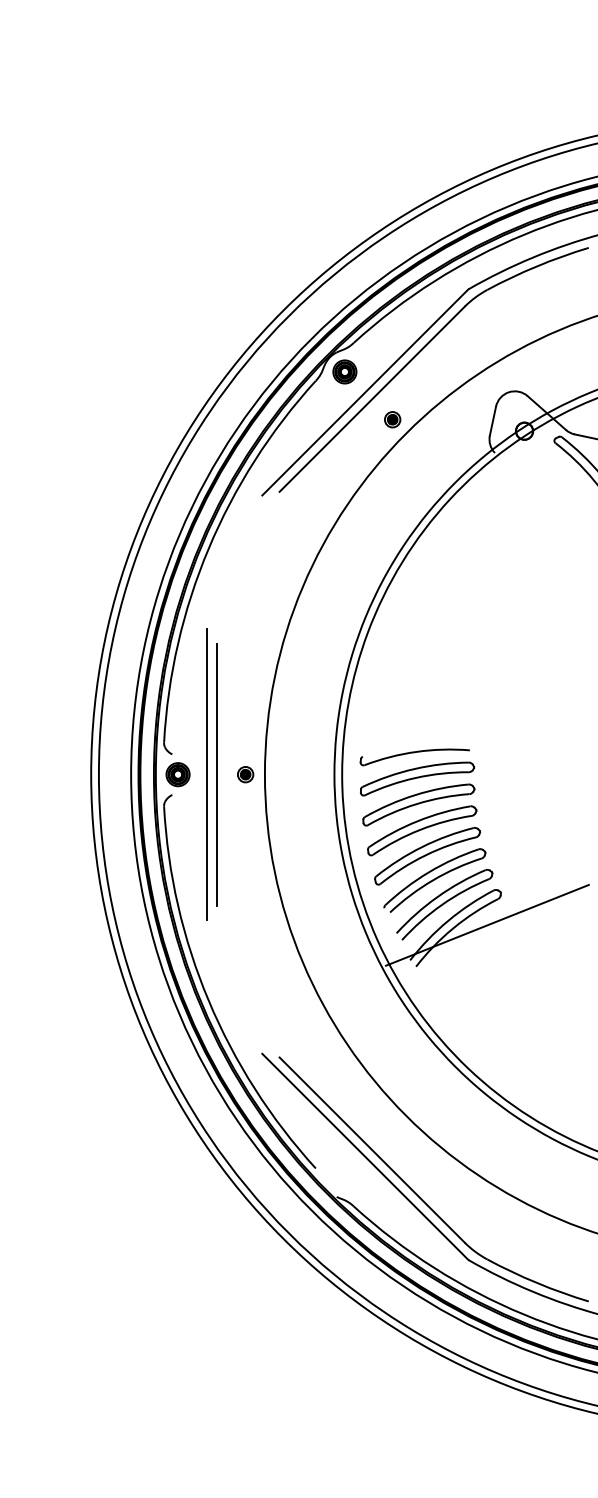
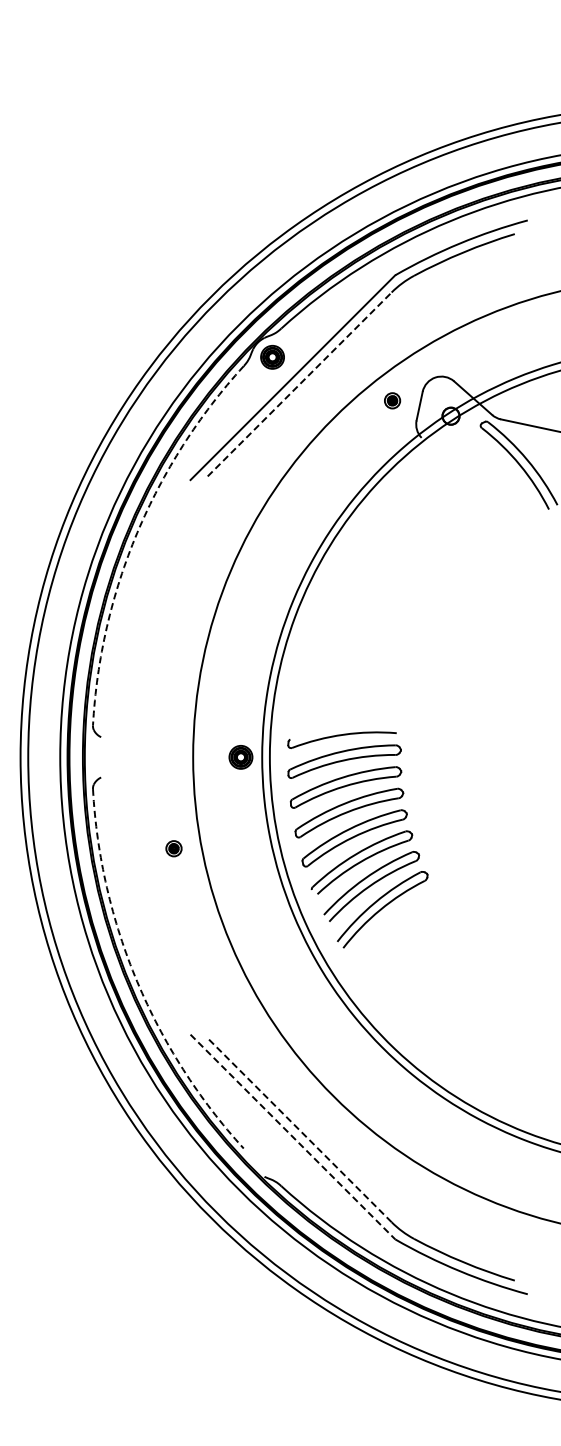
line: (372, 399) -> (299, 384), solid -> dashed
part: (392, 419) -> (392, 400), moved
arc: (208, 548) -> (137, 532), solid -> dashed
part: (177, 774) -> (240, 757), moved
line: (207, 774) -> (136, 757), removed
line: (216, 774) -> (145, 757), removed
part: (245, 774) -> (173, 848), moved
line: (486, 924) -> (413, 906), removed
arc: (208, 1000) -> (137, 981), solid -> dashed
line: (372, 1150) -> (299, 1130), solid -> dashed
line: (365, 1156) -> (293, 1136), solid -> dashed

